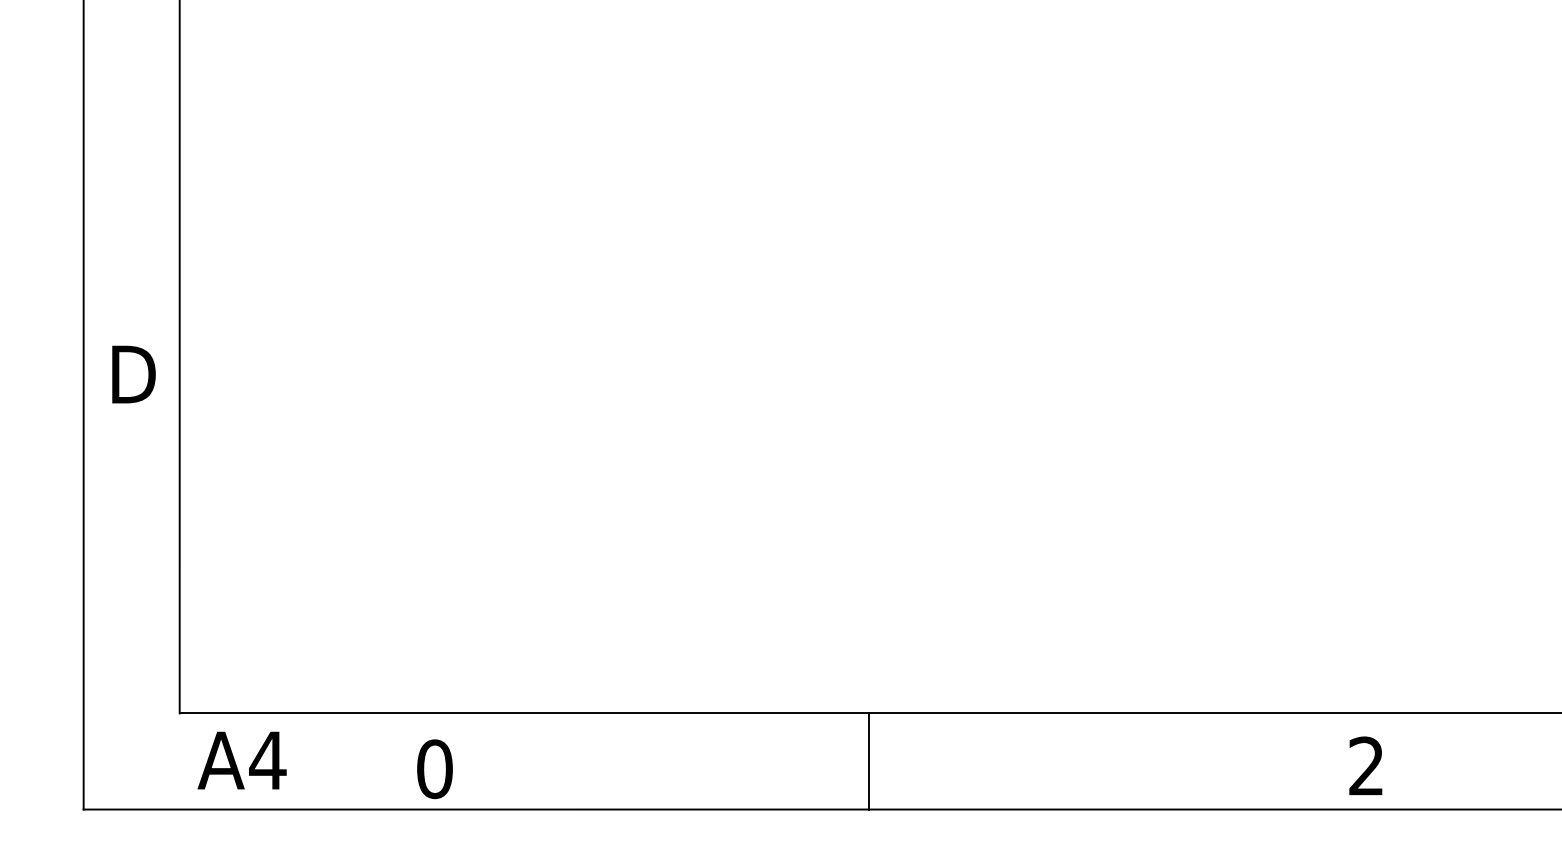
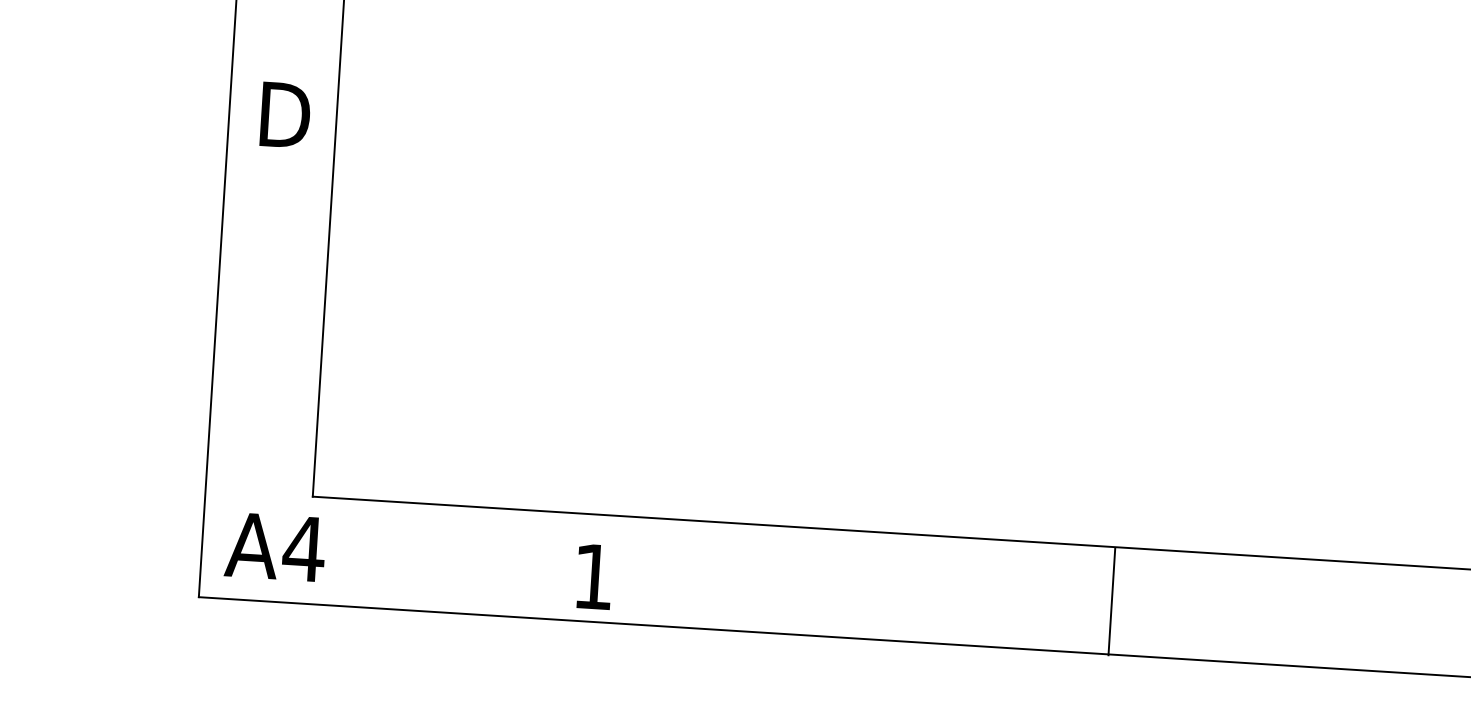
text: (241, 760) -> (274, 546), moved
line: (868, 762) -> (1111, 601), moved
text: (434, 769) -> (593, 577), 0 -> 1

